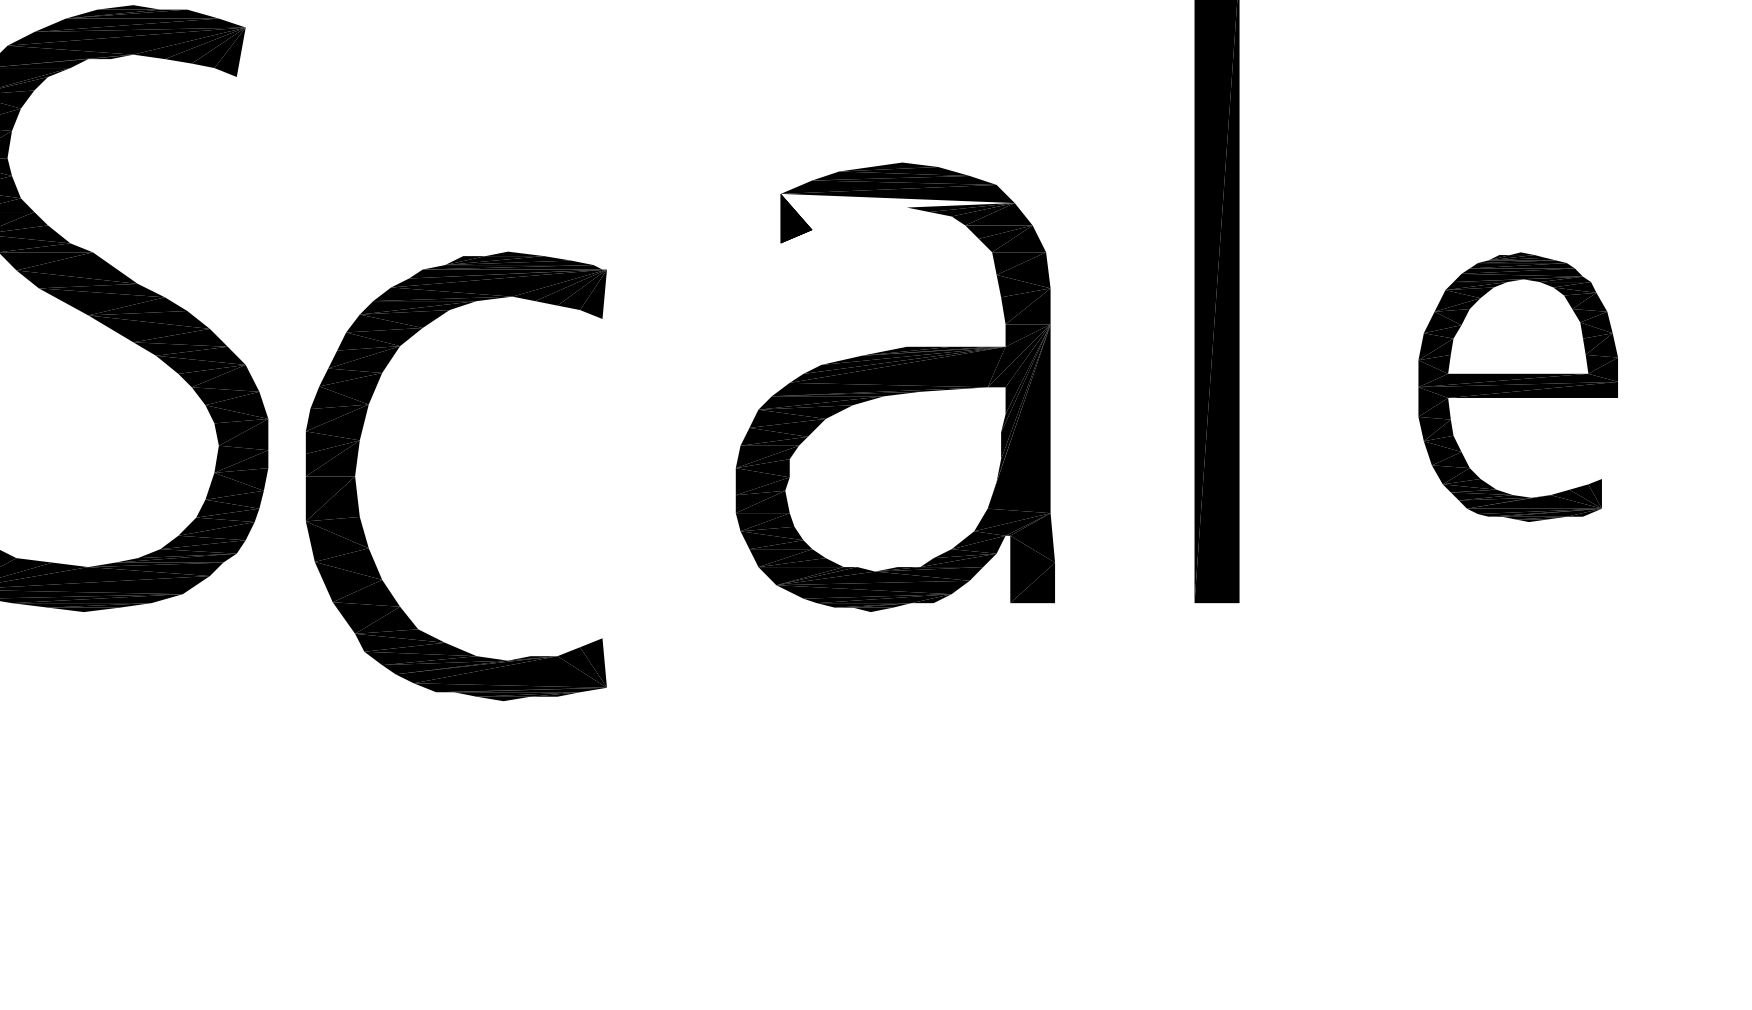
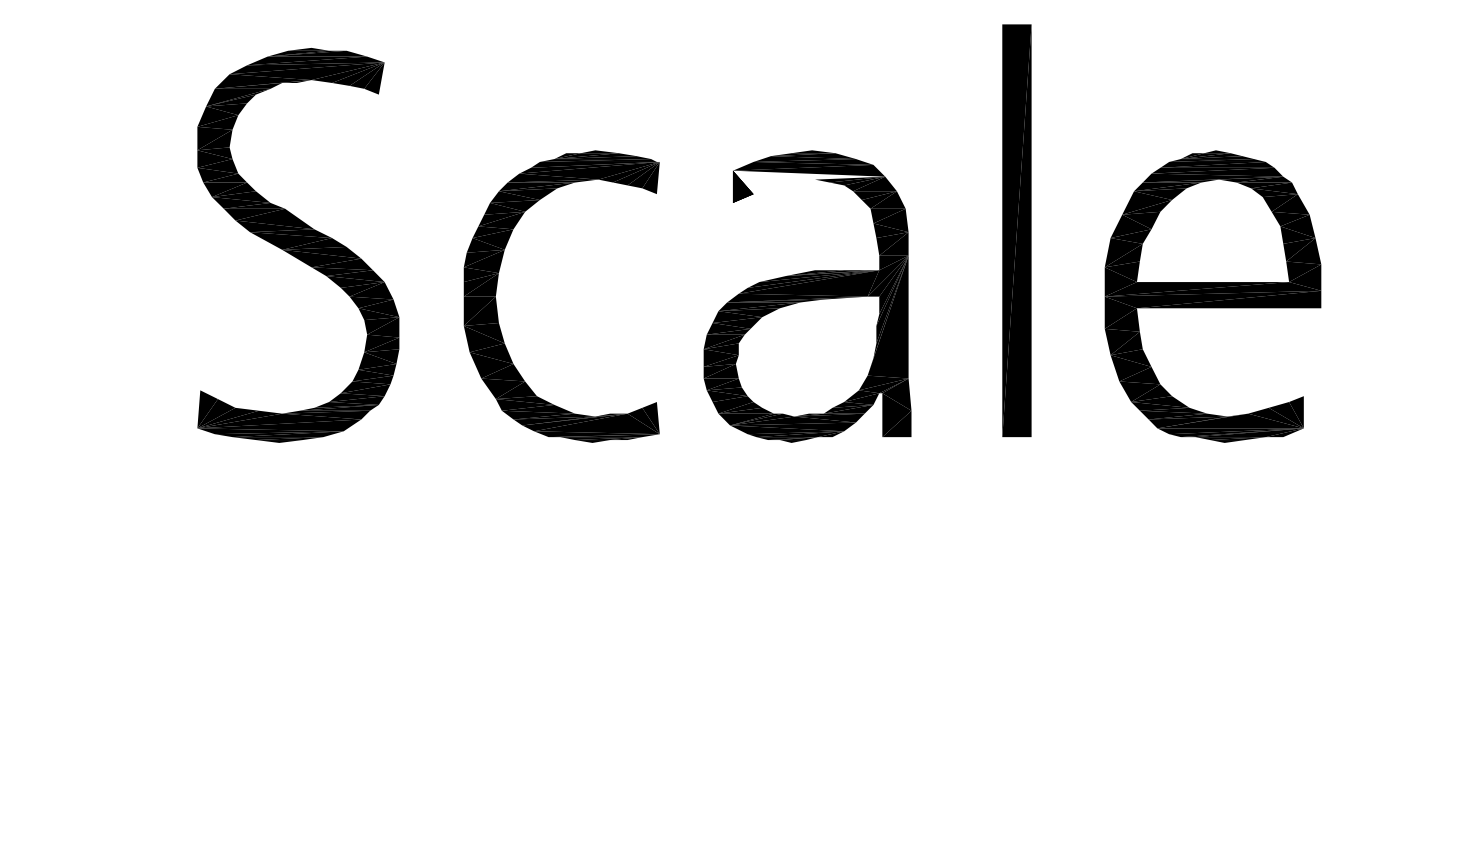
part: (1517, 387) -> (1212, 296), size x1.67
part: (357, 460) -> (497, 286), moved

